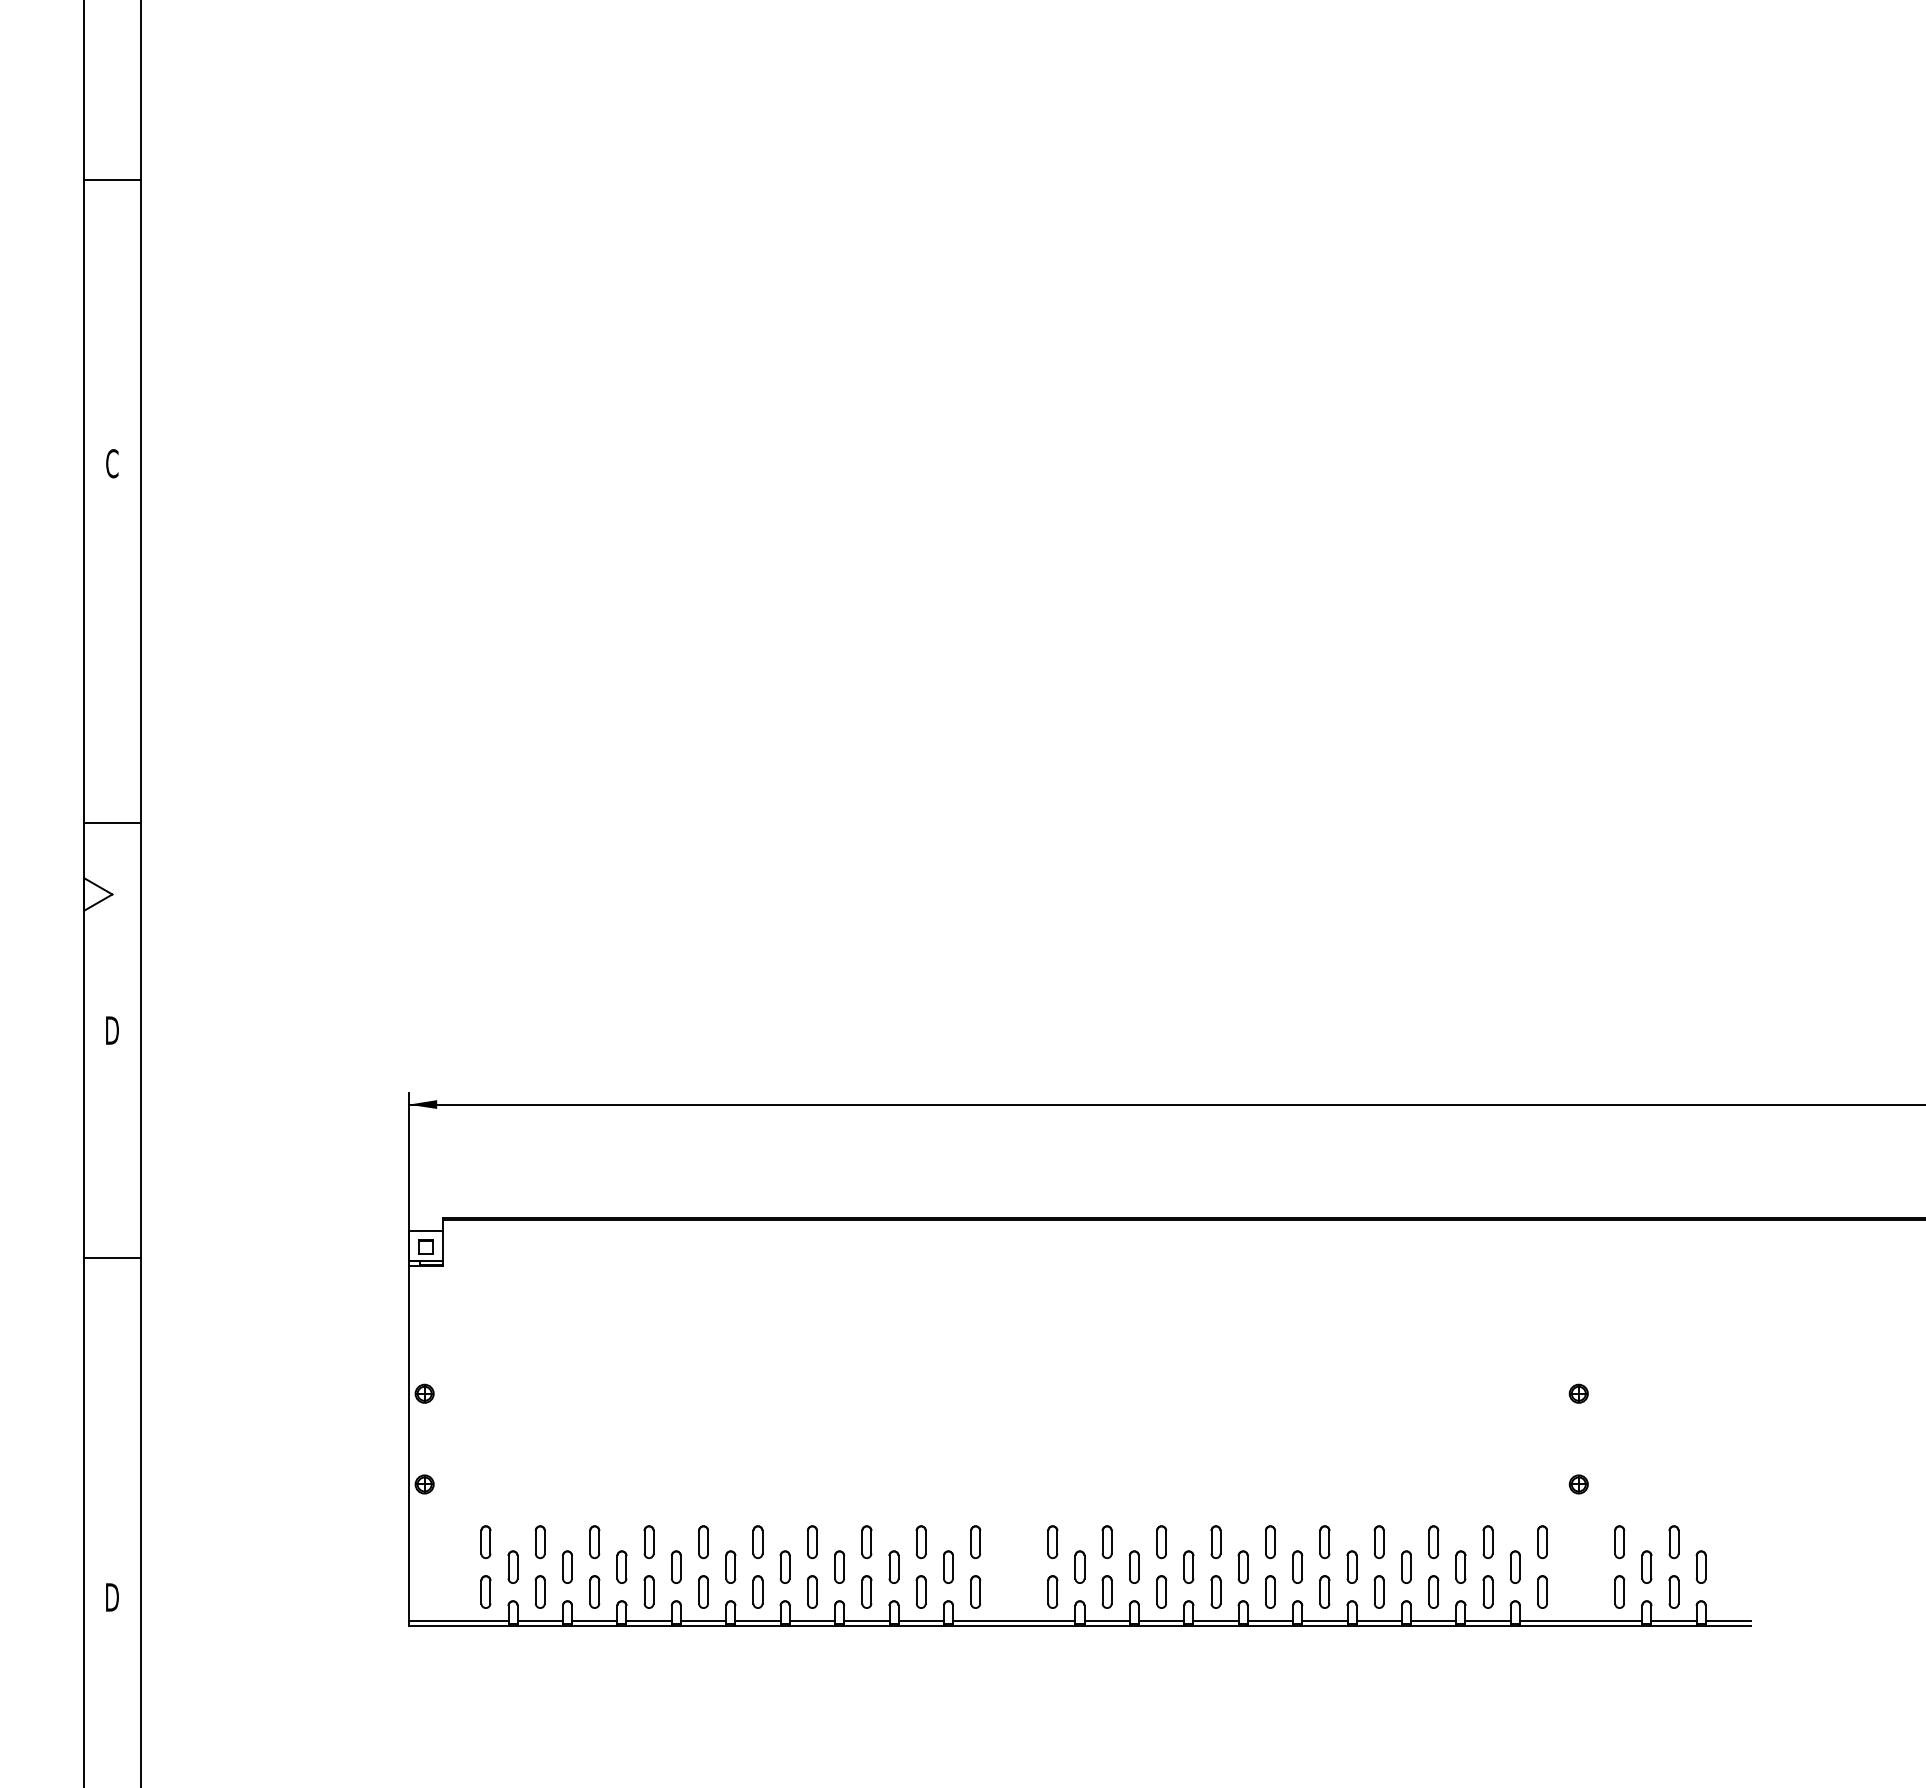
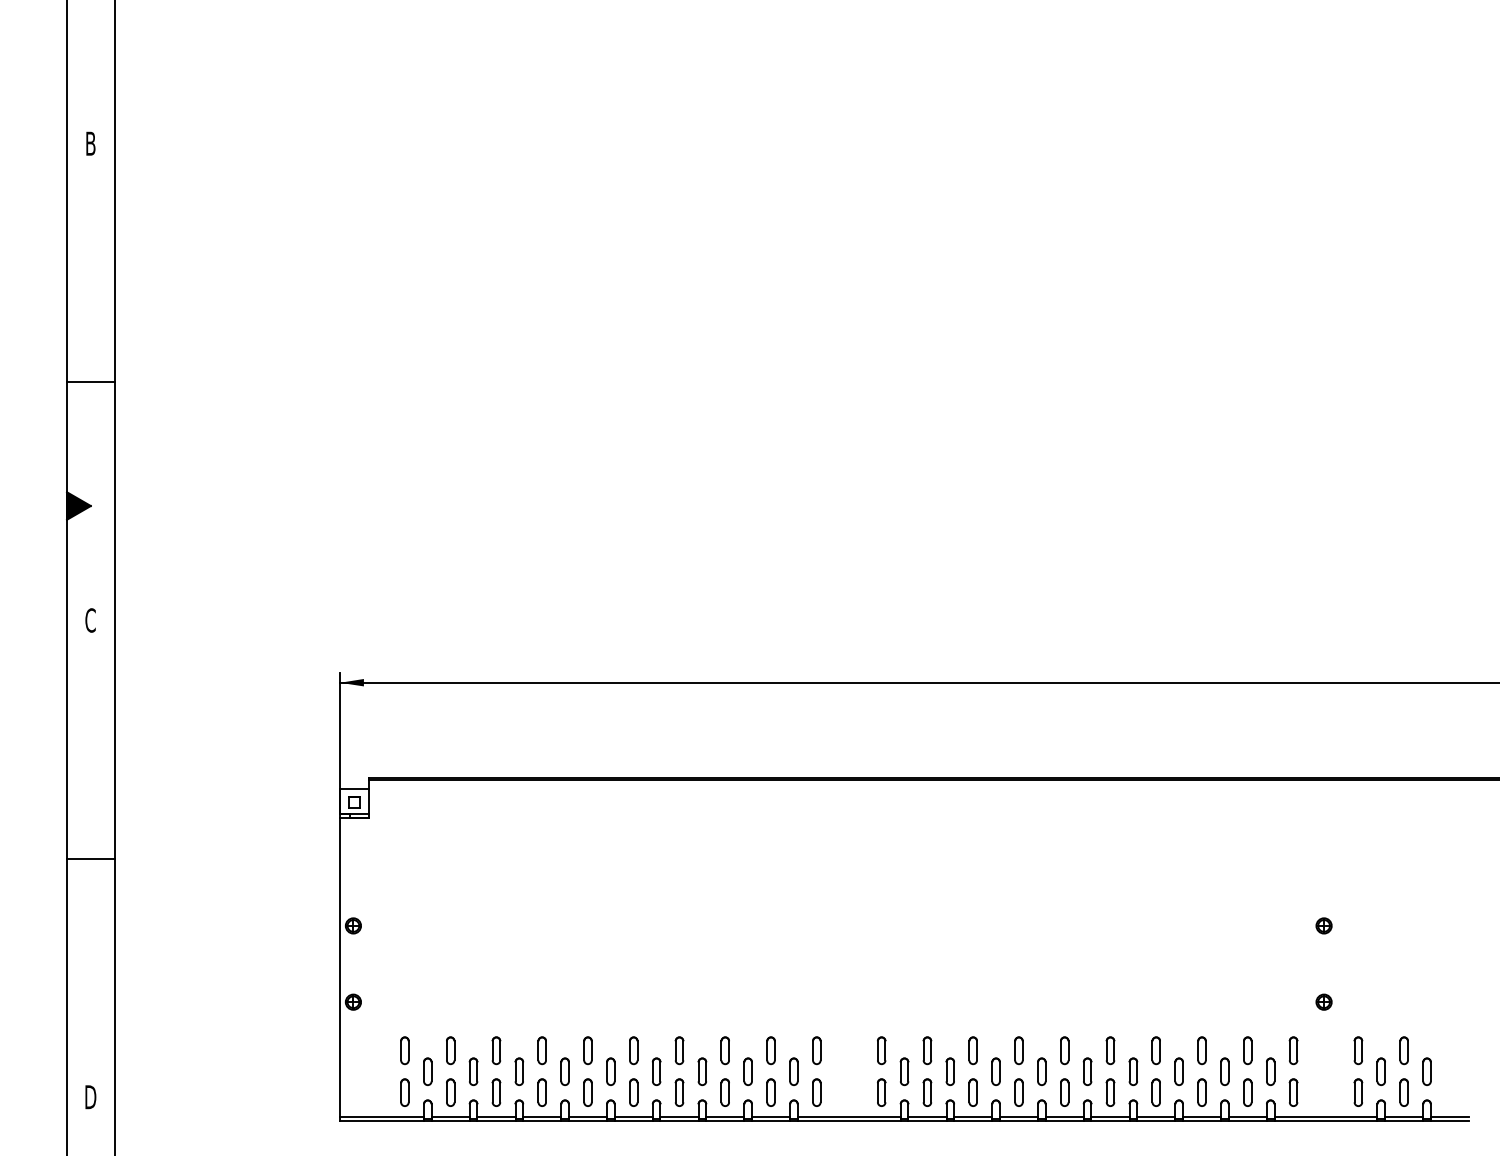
text: (112, 463) -> (90, 143), C -> B
line: (112, 823) -> (90, 382), moved
fill: (98, 894) -> (79, 506), added
text: (112, 1030) -> (90, 620), D -> C
line: (112, 1257) -> (90, 858), moved

